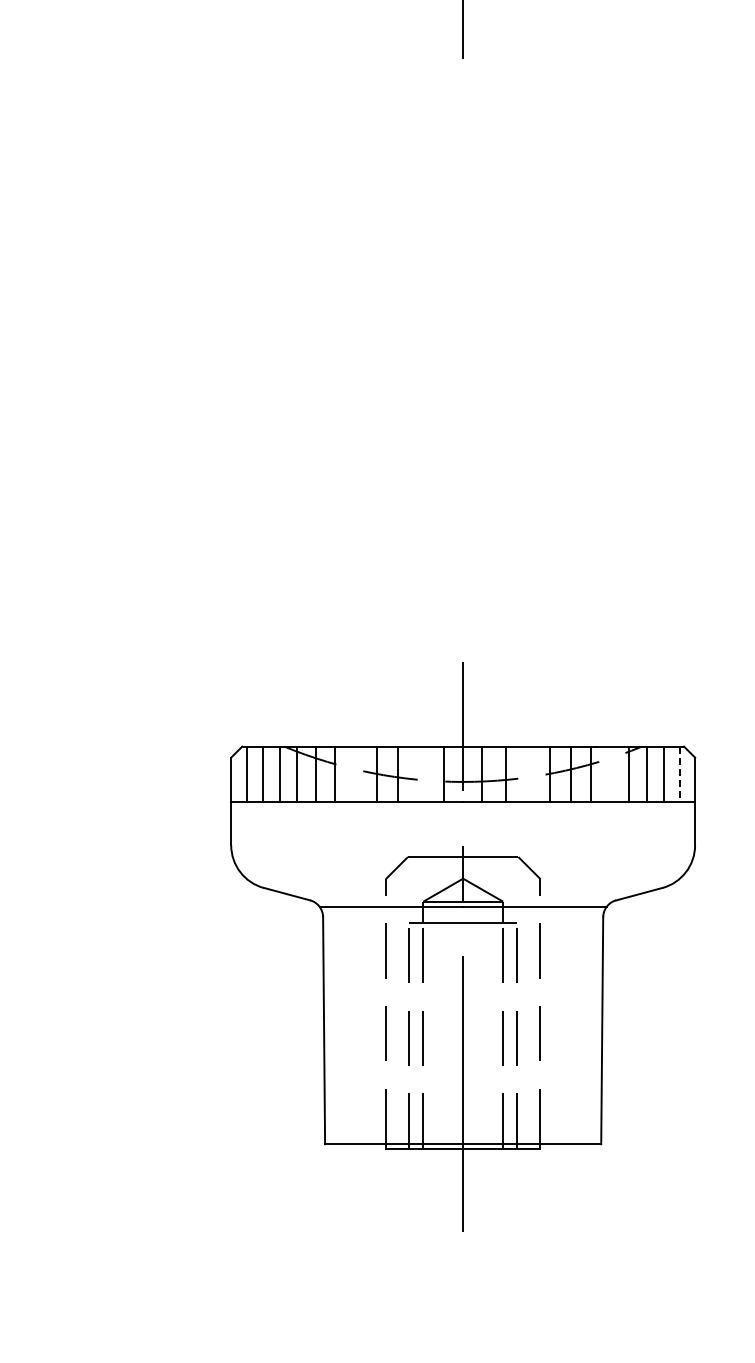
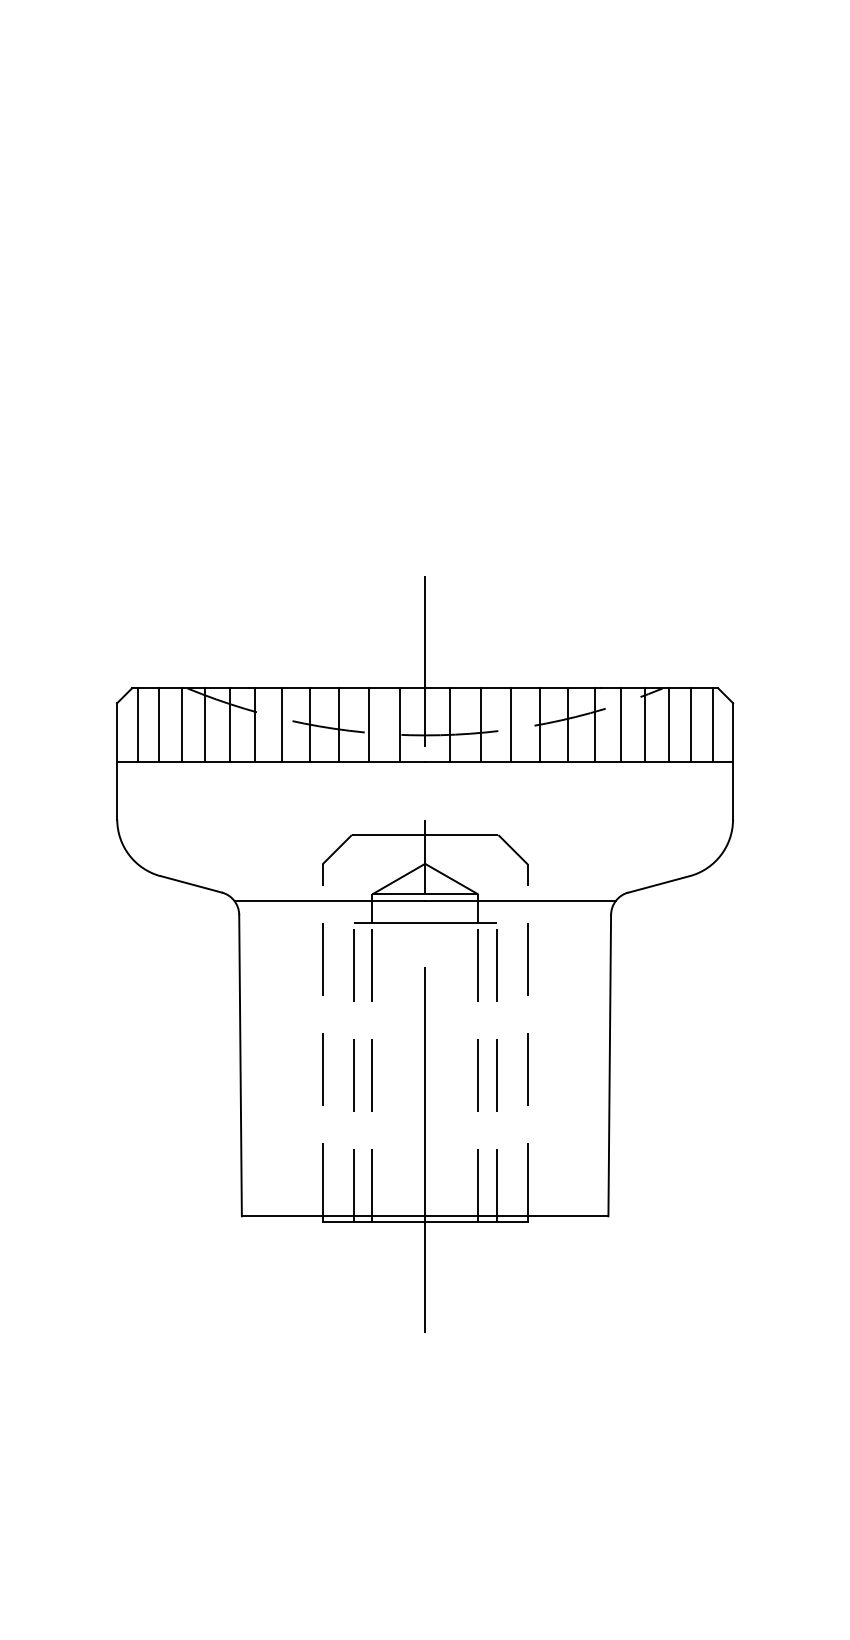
line: (355, 773) -> (282, 724), added
line: (420, 773) -> (368, 724), added
line: (527, 773) -> (510, 724), added
line: (610, 773) -> (620, 724), added
line: (679, 774) -> (712, 725), dashed -> solid

